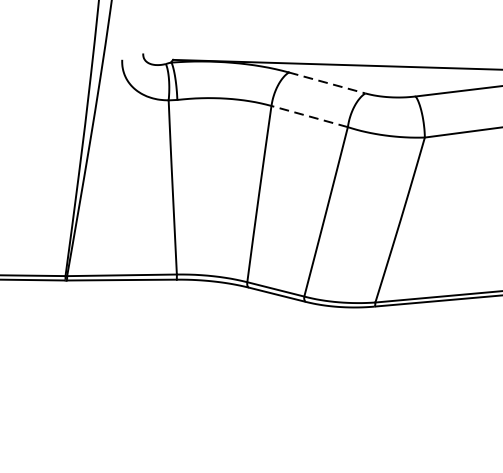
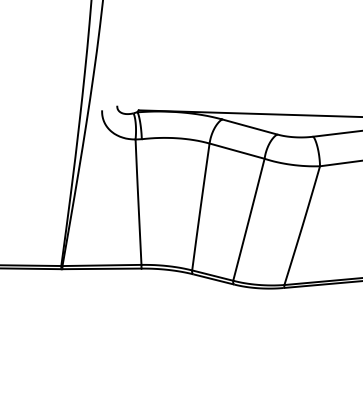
line: (326, 82) -> (249, 126), dashed -> solid
line: (310, 117) -> (237, 151), dashed -> solid

